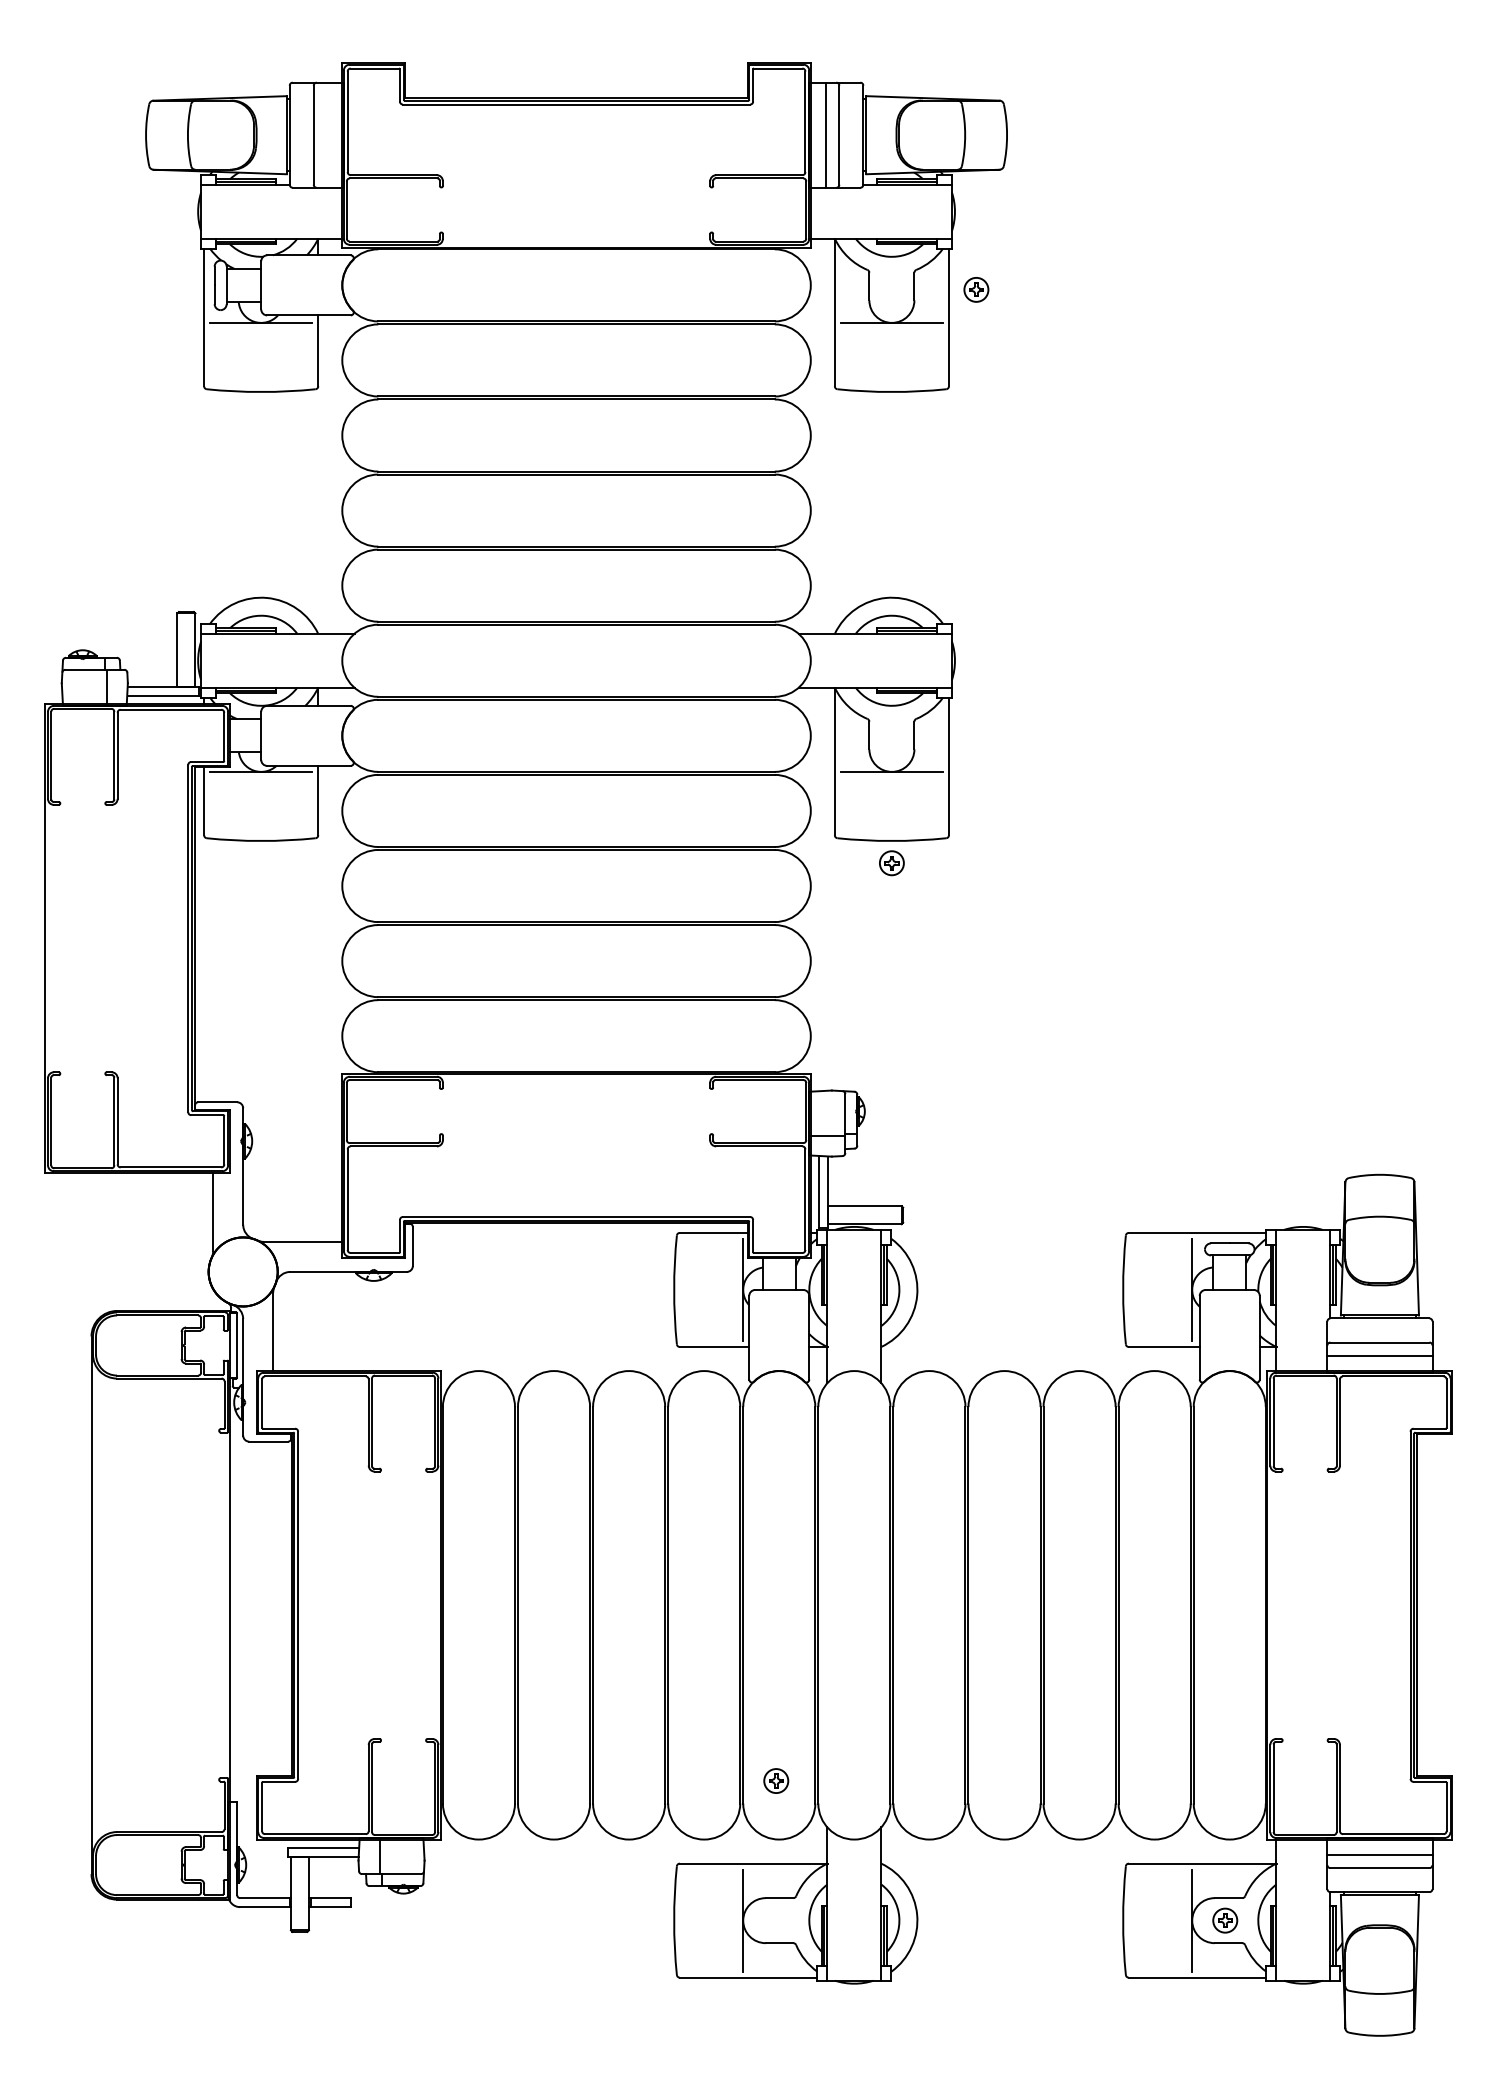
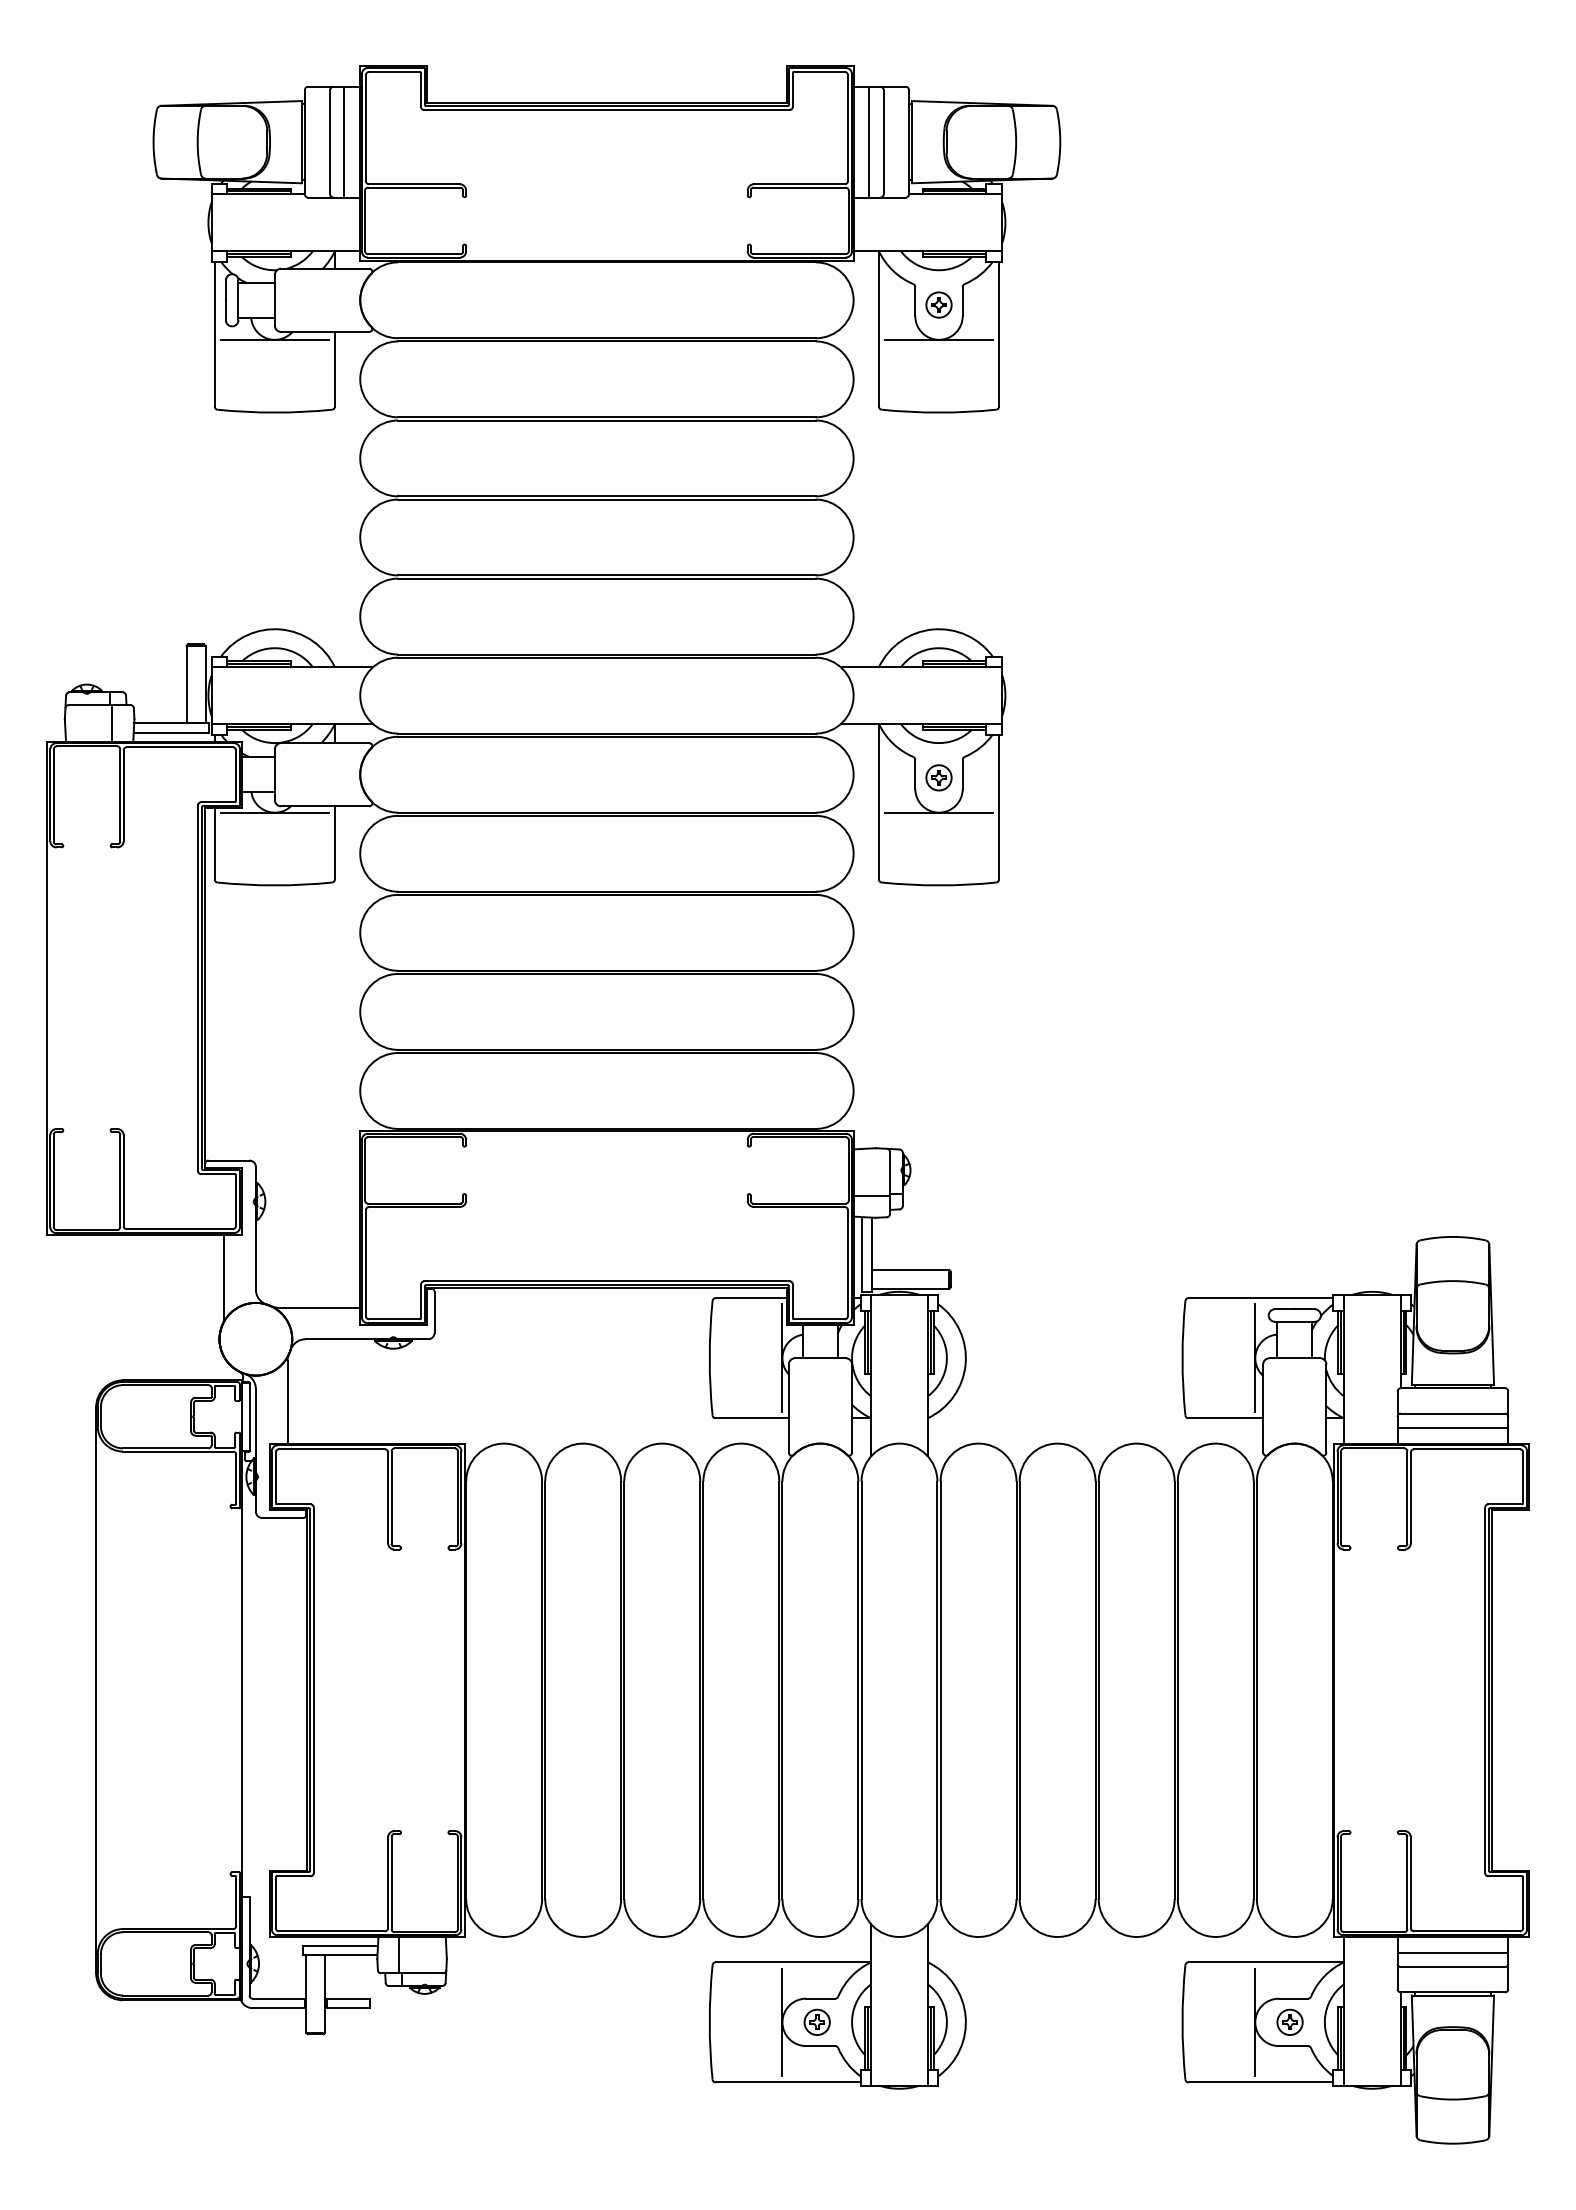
line: (327, 134) -> (344, 141), added
part: (975, 289) -> (938, 304), moved
part: (891, 862) -> (938, 777), moved
part: (775, 1780) -> (816, 2021), moved

